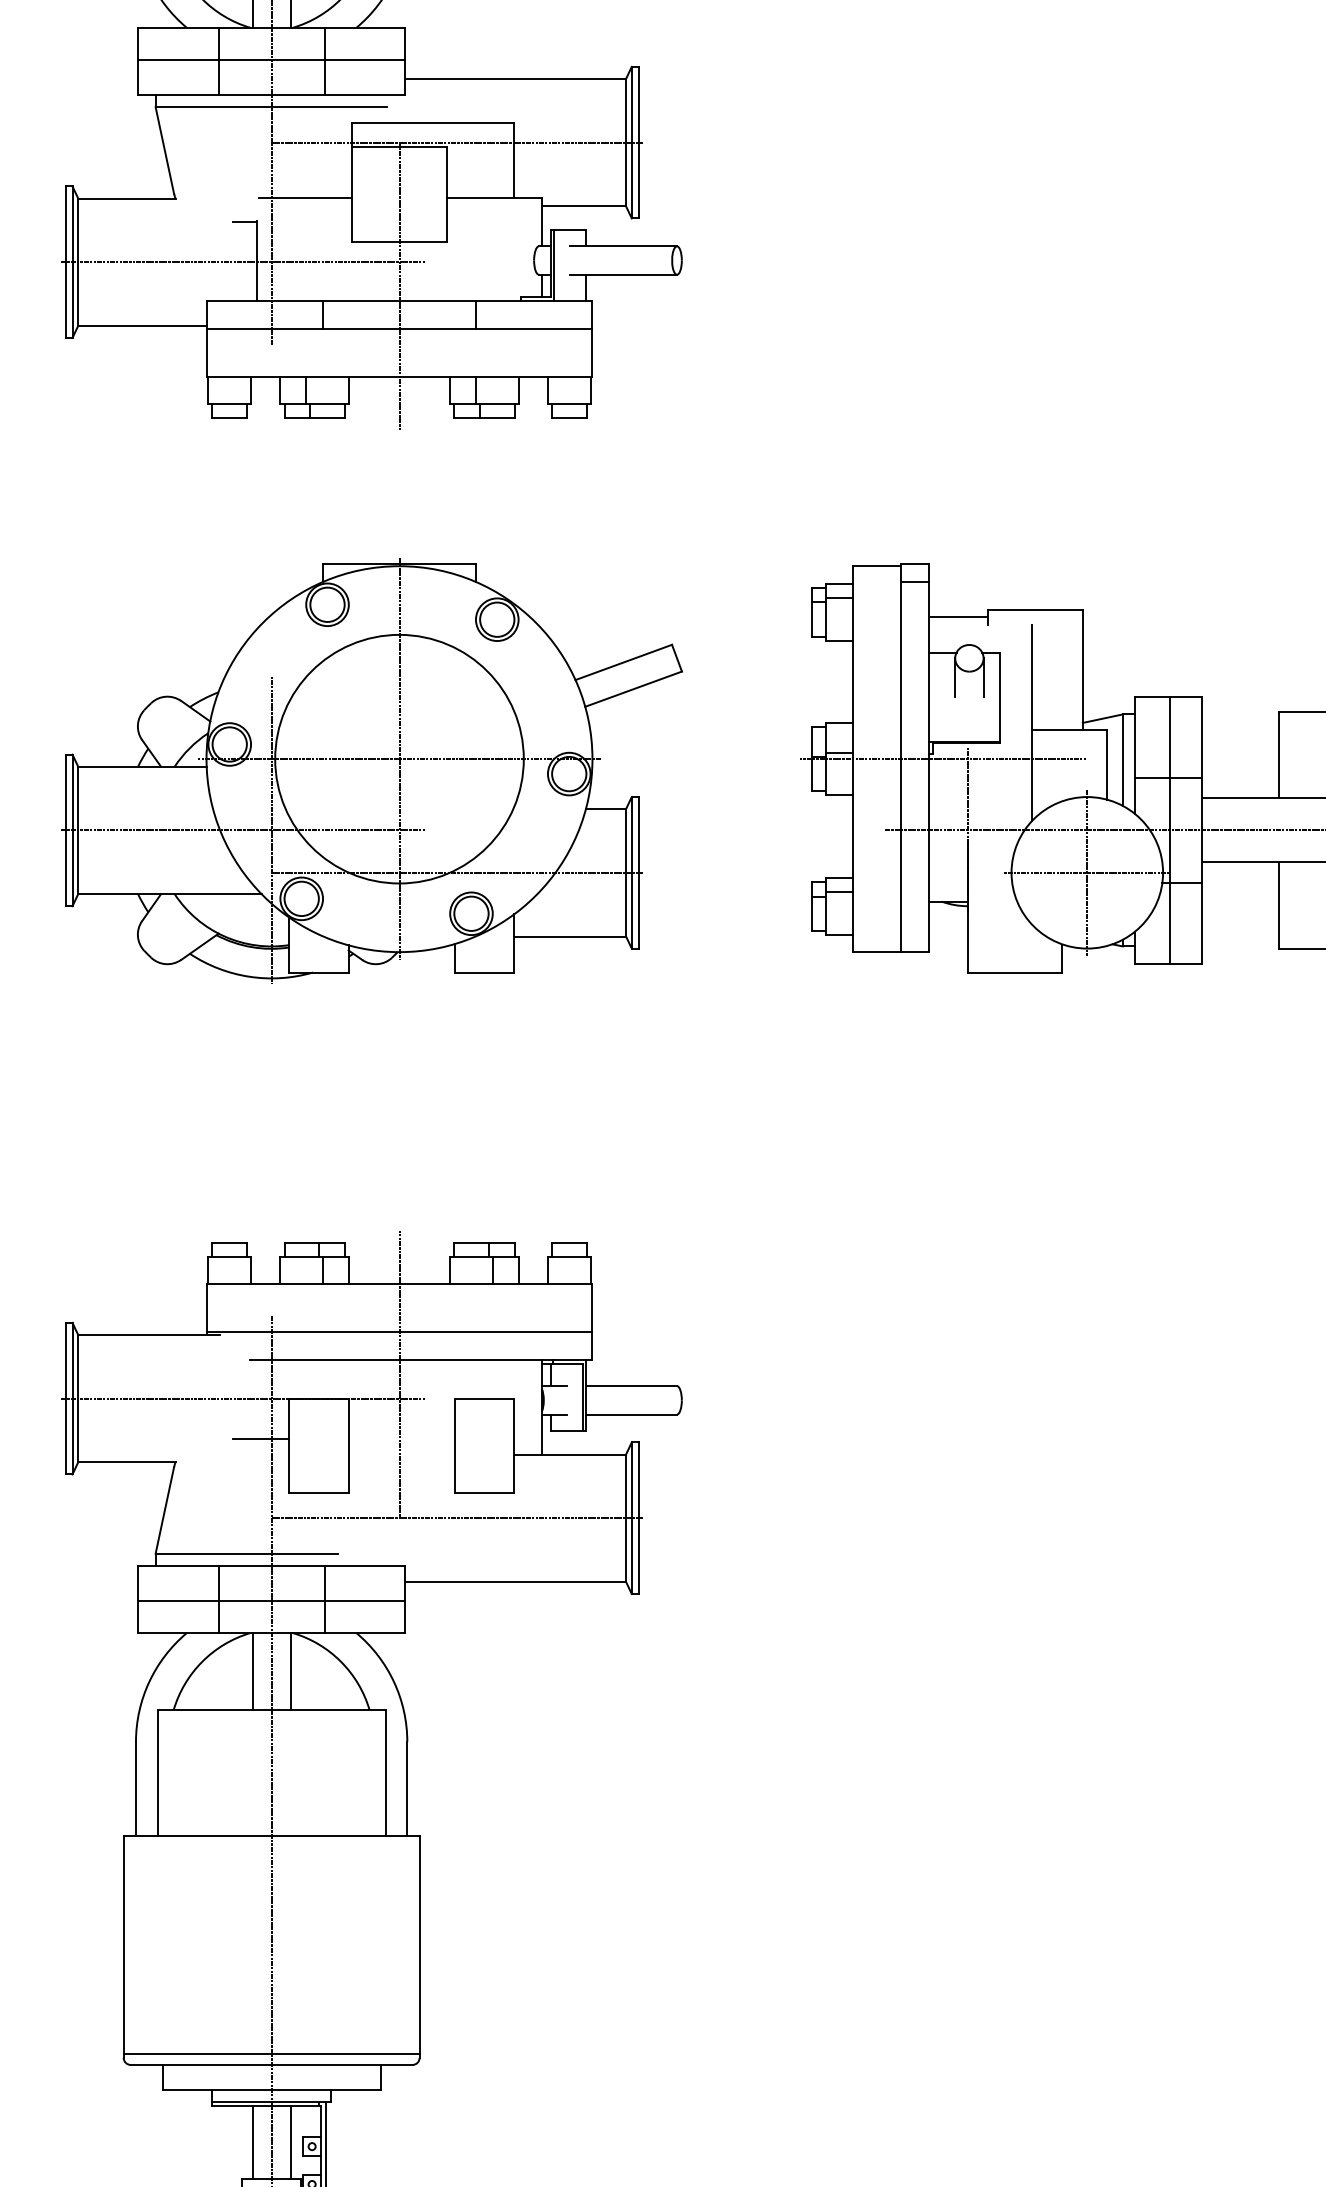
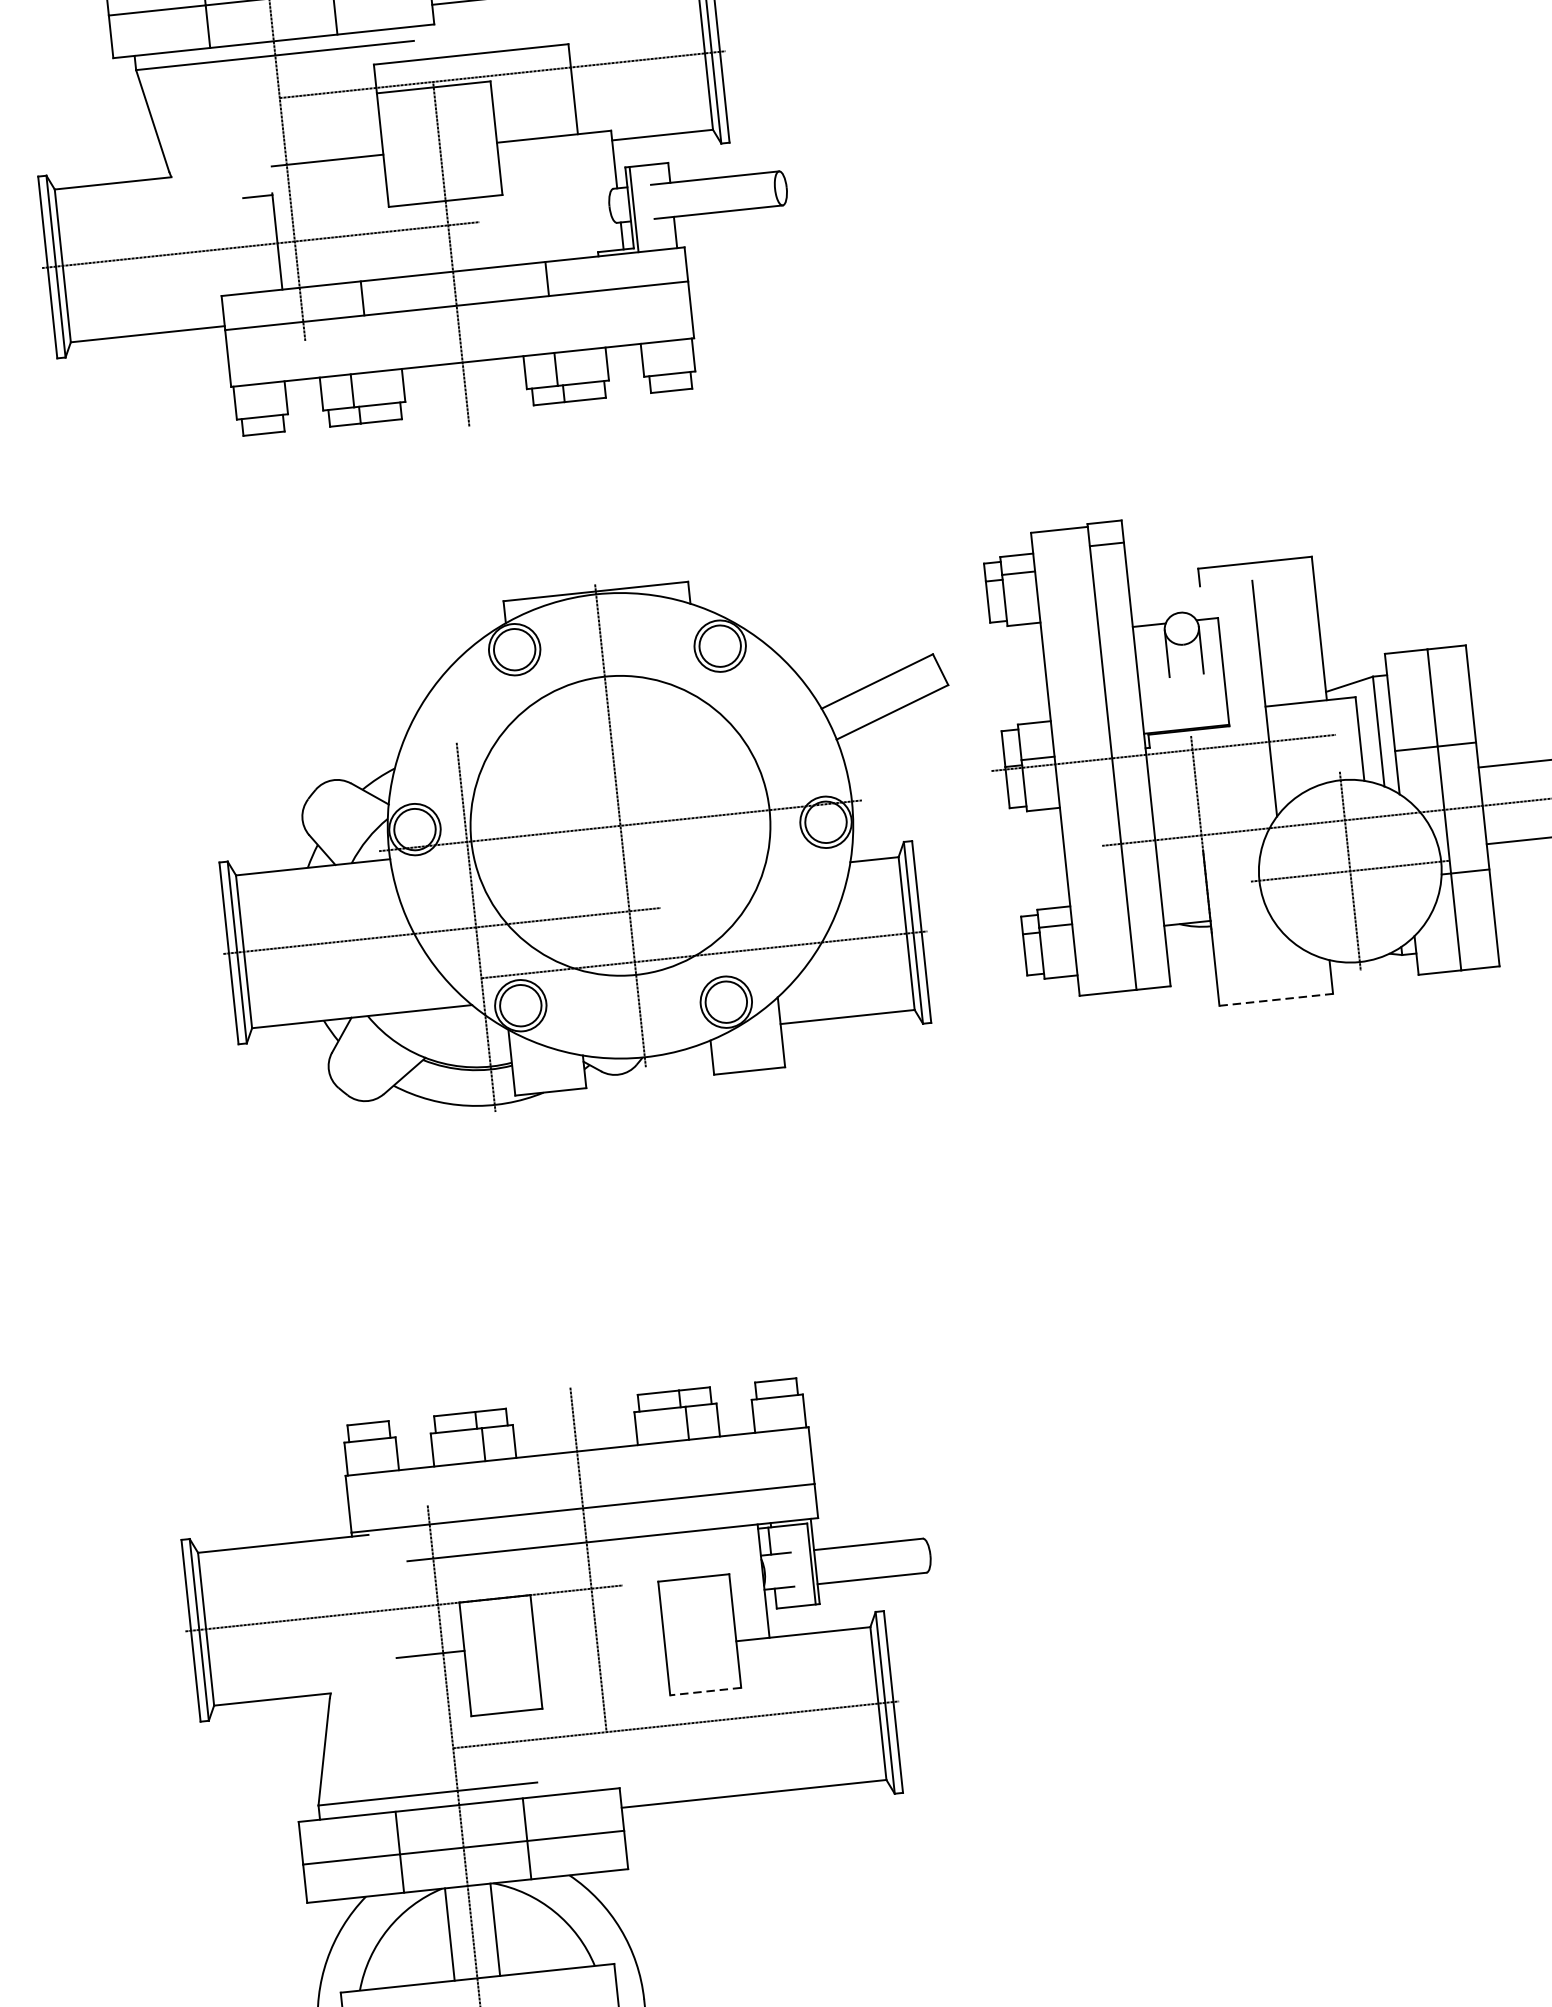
line: (958, 616) -> (1163, 579), removed
part: (371, 770) -> (588, 842), moved
line: (1015, 972) -> (1276, 999), solid -> dashed
line: (484, 1493) -> (705, 1691), solid -> dashed

